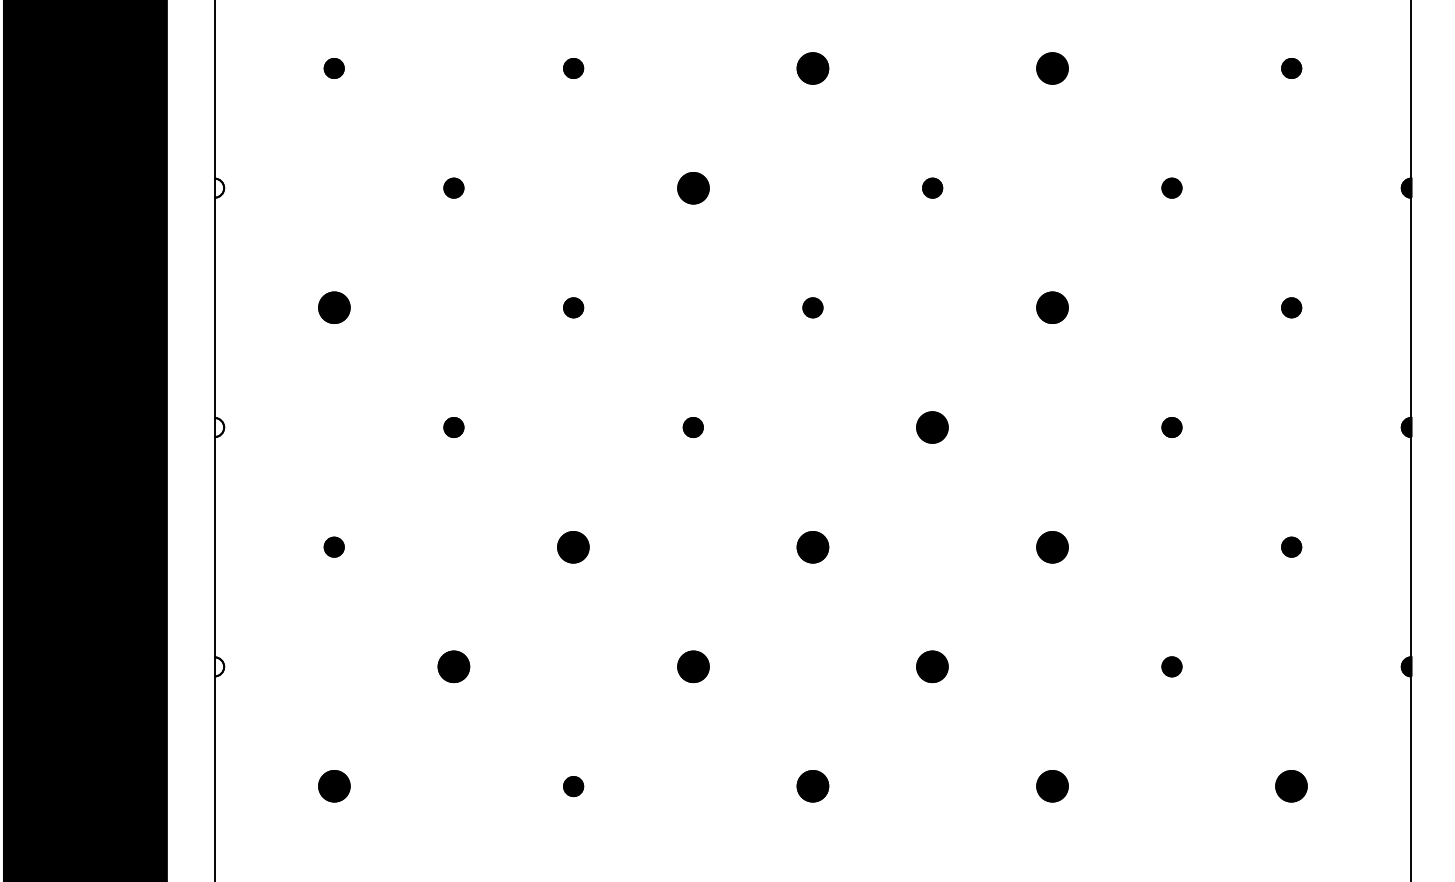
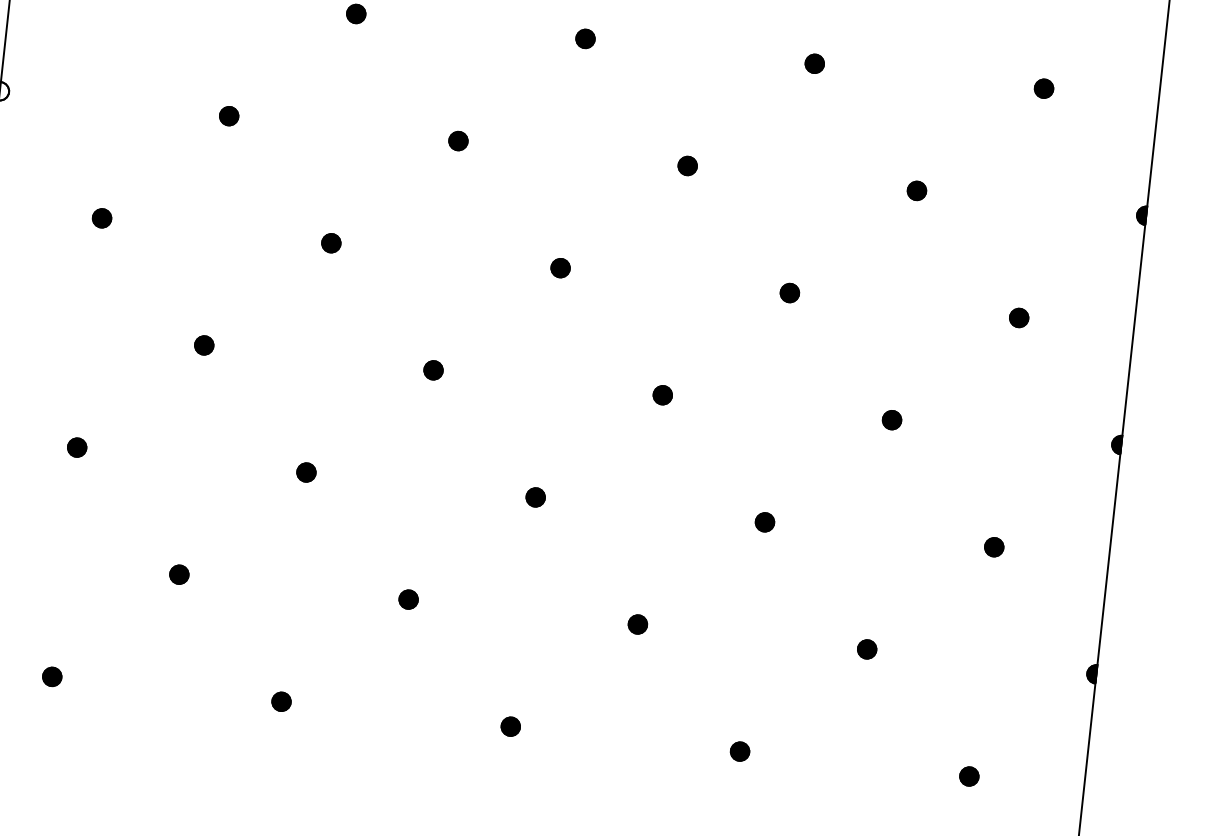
part: (812, 68) -> (585, 38), size x0.62
part: (1051, 68) -> (814, 63), size x0.62
part: (692, 187) -> (457, 140), size x0.62
part: (333, 307) -> (101, 217), size x0.62
part: (1051, 307) -> (789, 292), size x0.62
part: (932, 427) -> (662, 395), size x0.62
part: (573, 546) -> (306, 471), size x0.62
part: (812, 546) -> (535, 496), size x0.62
part: (1051, 546) -> (764, 521), size x0.62
part: (453, 666) -> (178, 574), size x0.62
part: (692, 666) -> (407, 599), size x0.62
part: (932, 666) -> (637, 624), size x0.62
part: (333, 786) -> (51, 676), size x0.62
part: (812, 786) -> (510, 726), size x0.62
part: (1051, 786) -> (739, 751), size x0.62
part: (1291, 786) -> (969, 776), size x0.62

